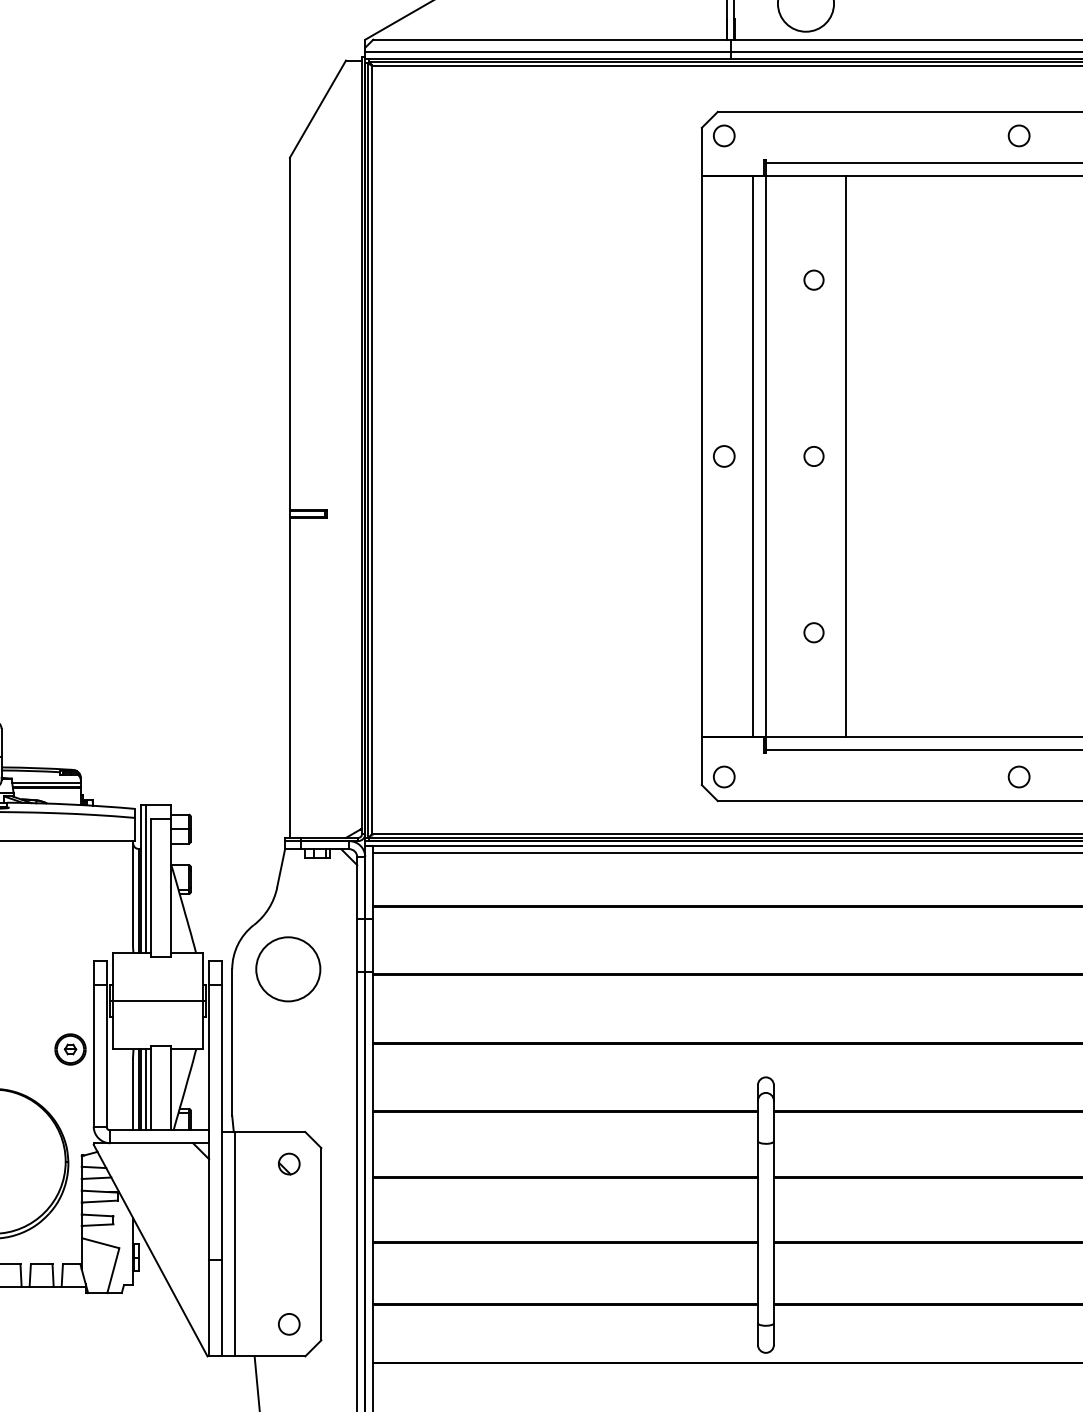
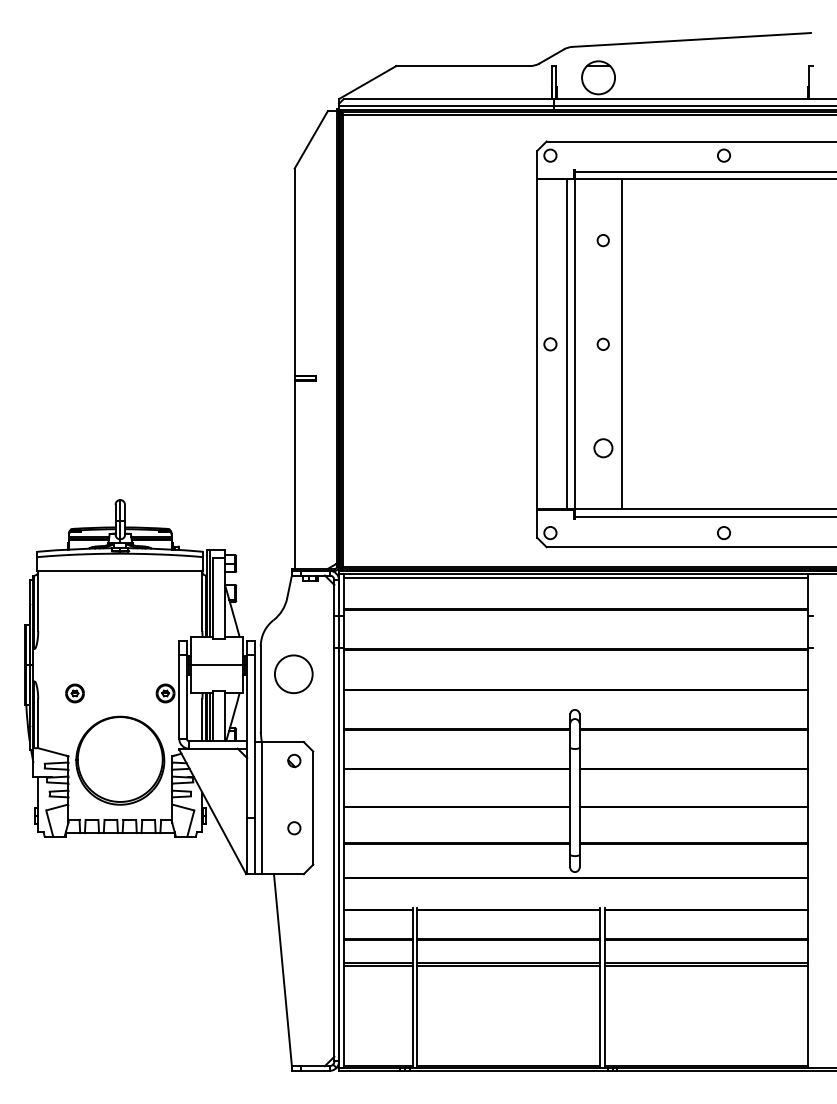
circle: (812, 631) -> (602, 447), size x1.6
circle: (287, 967) -> (293, 673), moved
circle: (289, 1324) -> (294, 828), moved

